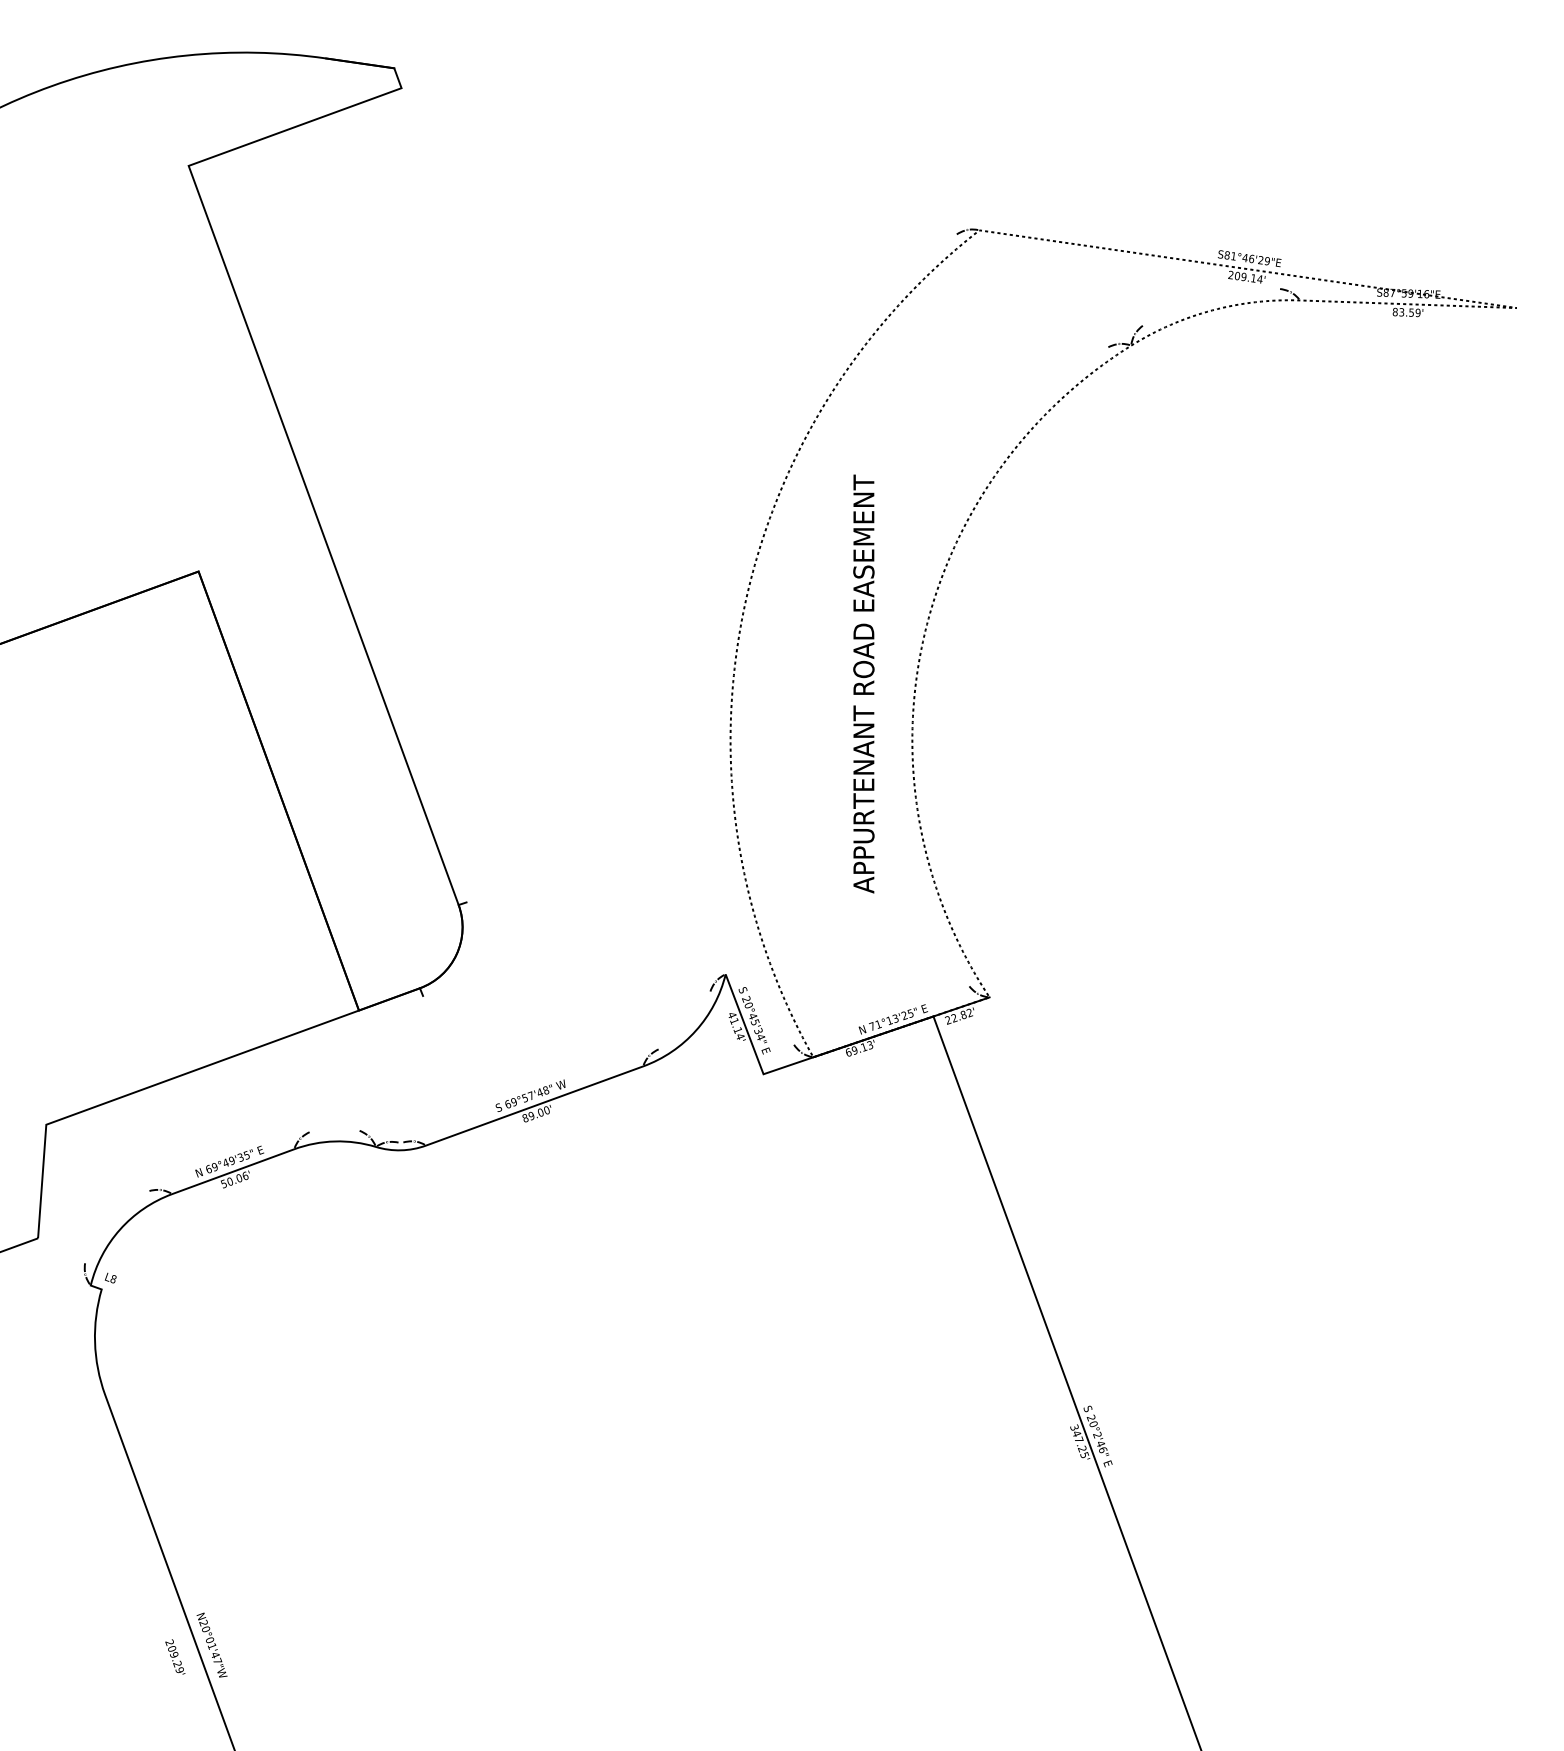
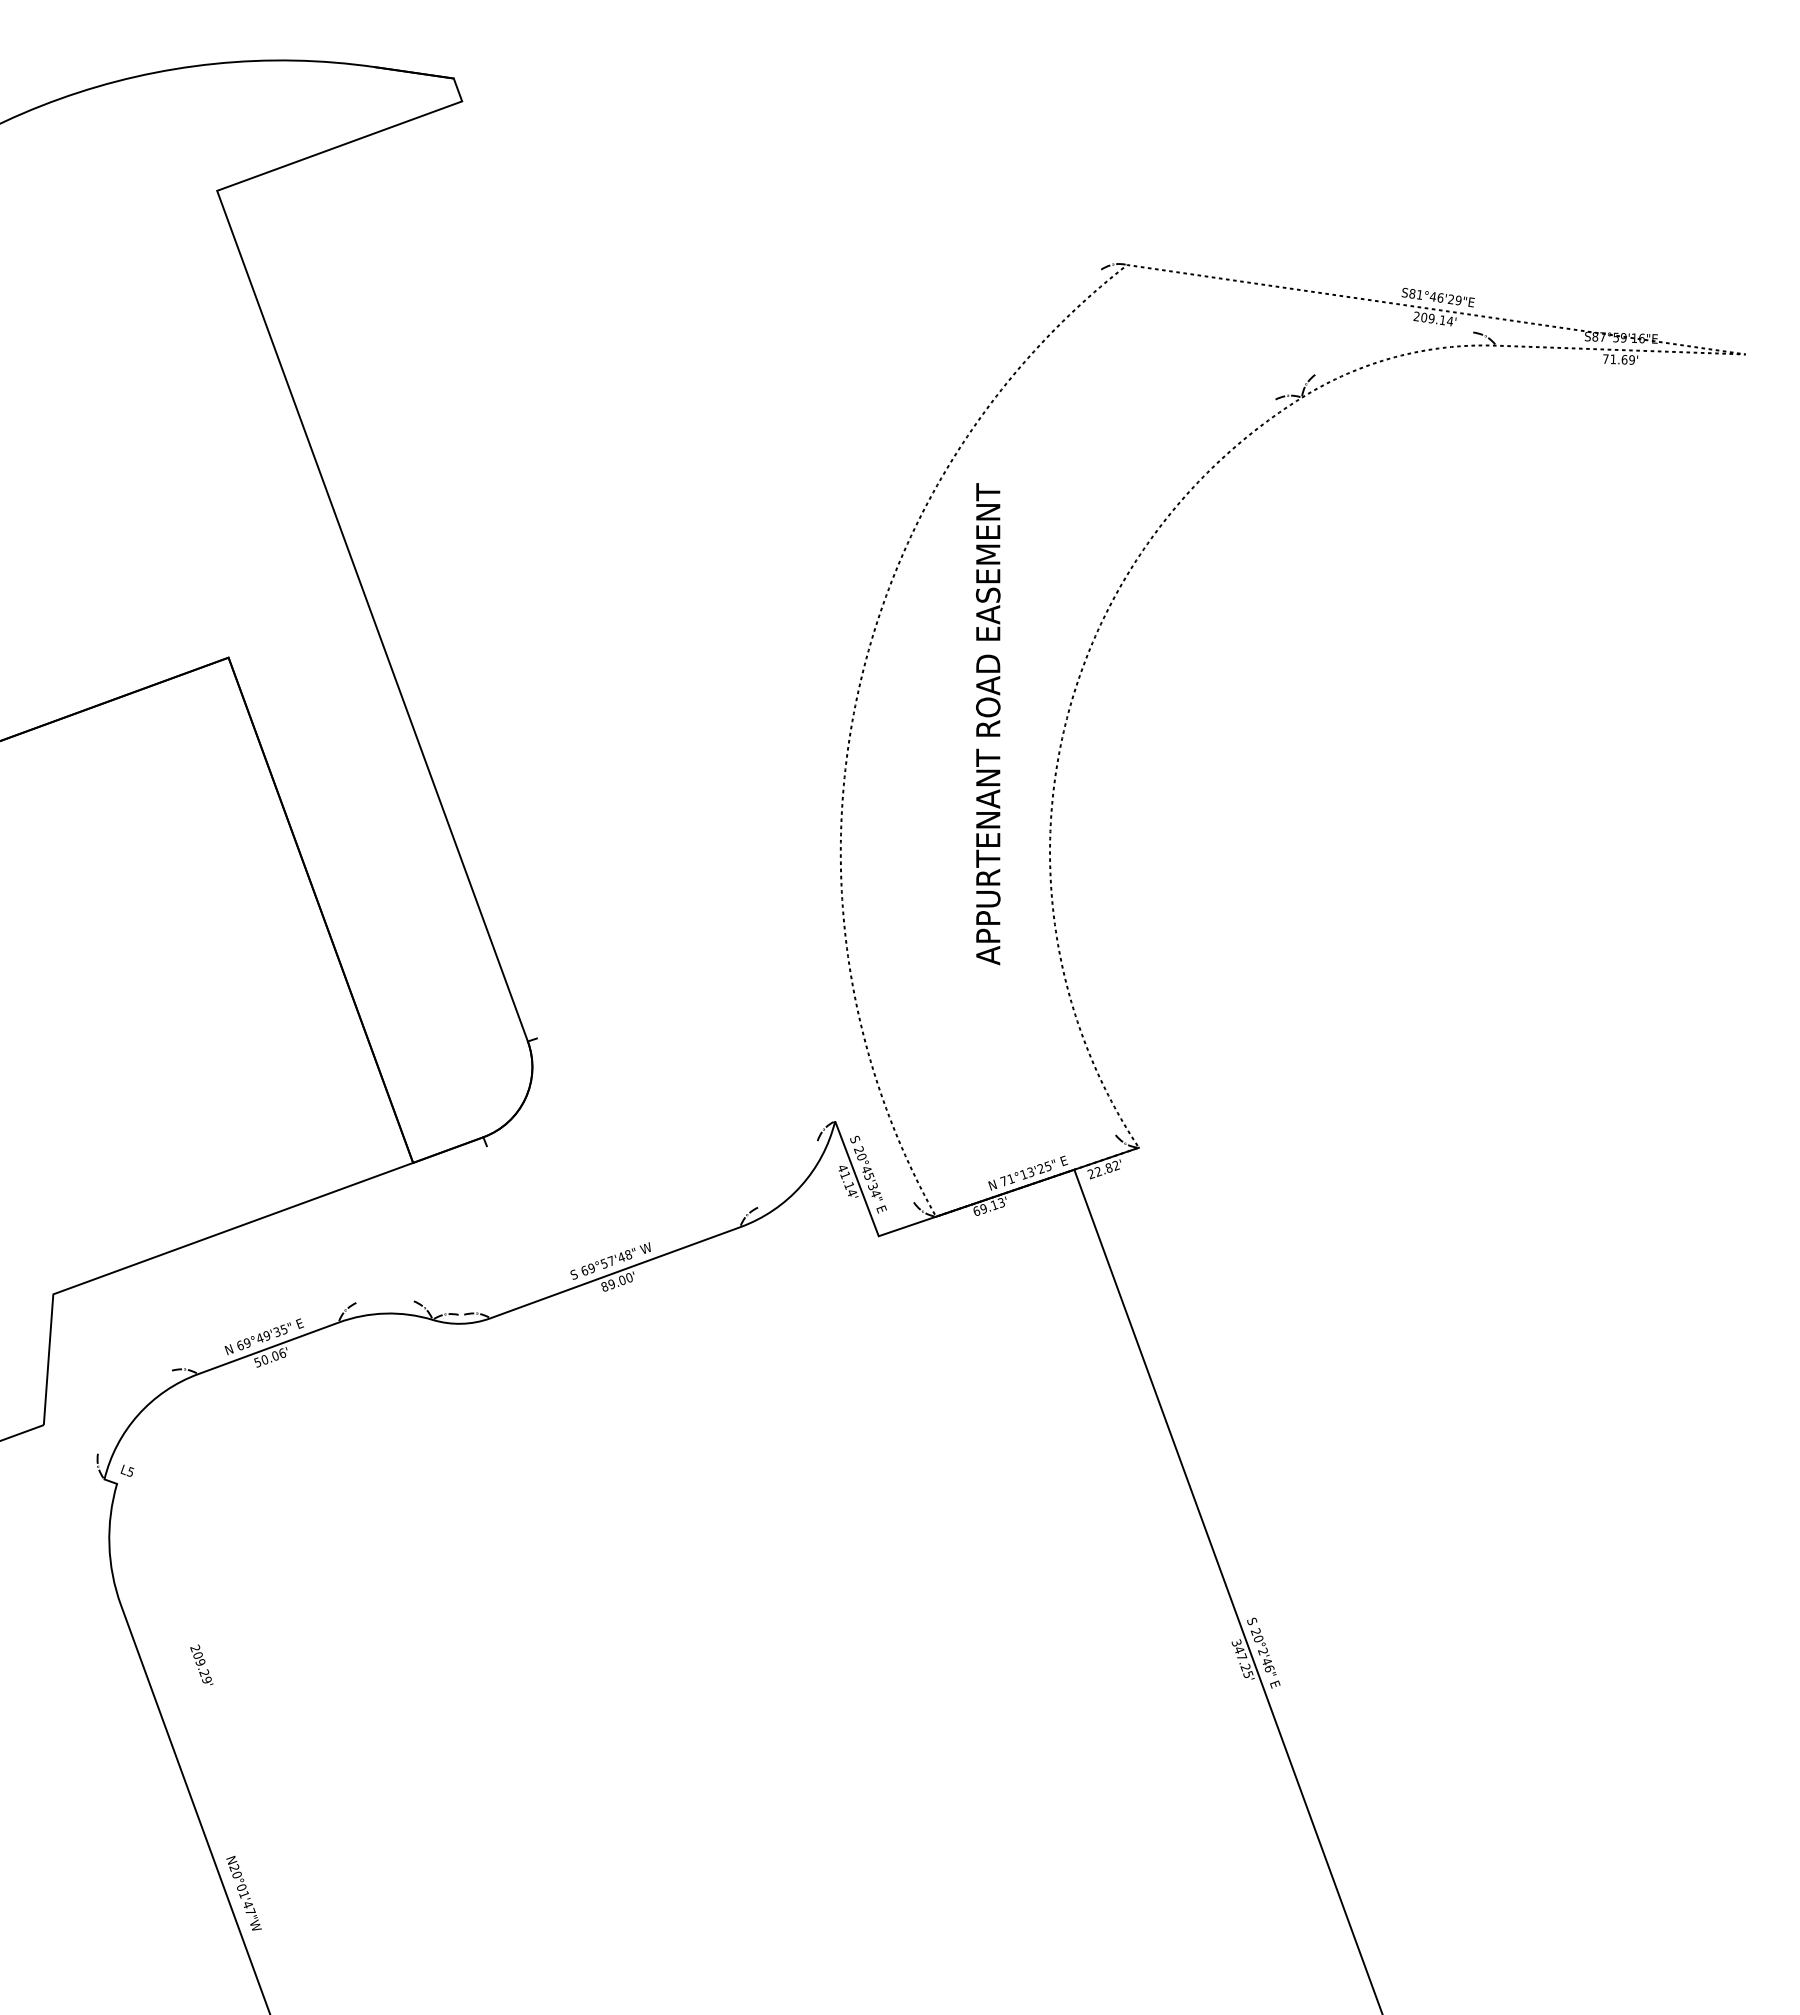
text: (1403, 312) -> (1615, 359), 83.59' -> 71.69'
text: (864, 684) -> (988, 724), moved
text: (113, 1278) -> (130, 1471), L8 -> L5
text: (175, 1656) -> (201, 1664), moved

